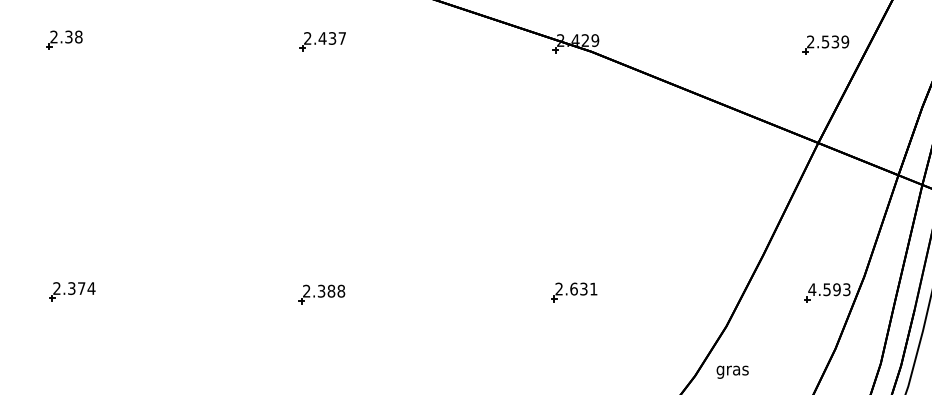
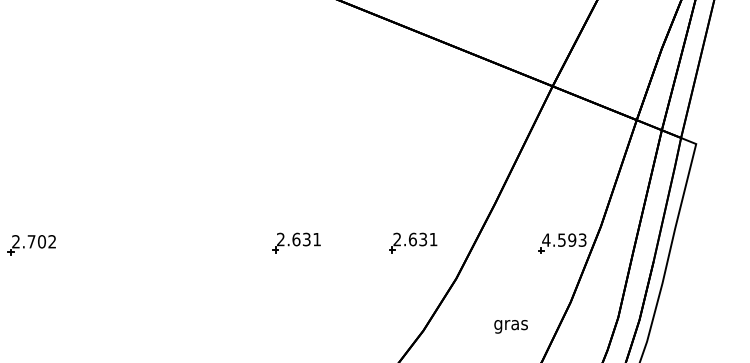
text: (331, 290) -> (42, 241), 2.388 -> 2.702
part: (685, 292) -> (413, 243), added
text: (732, 371) -> (510, 325), moved

